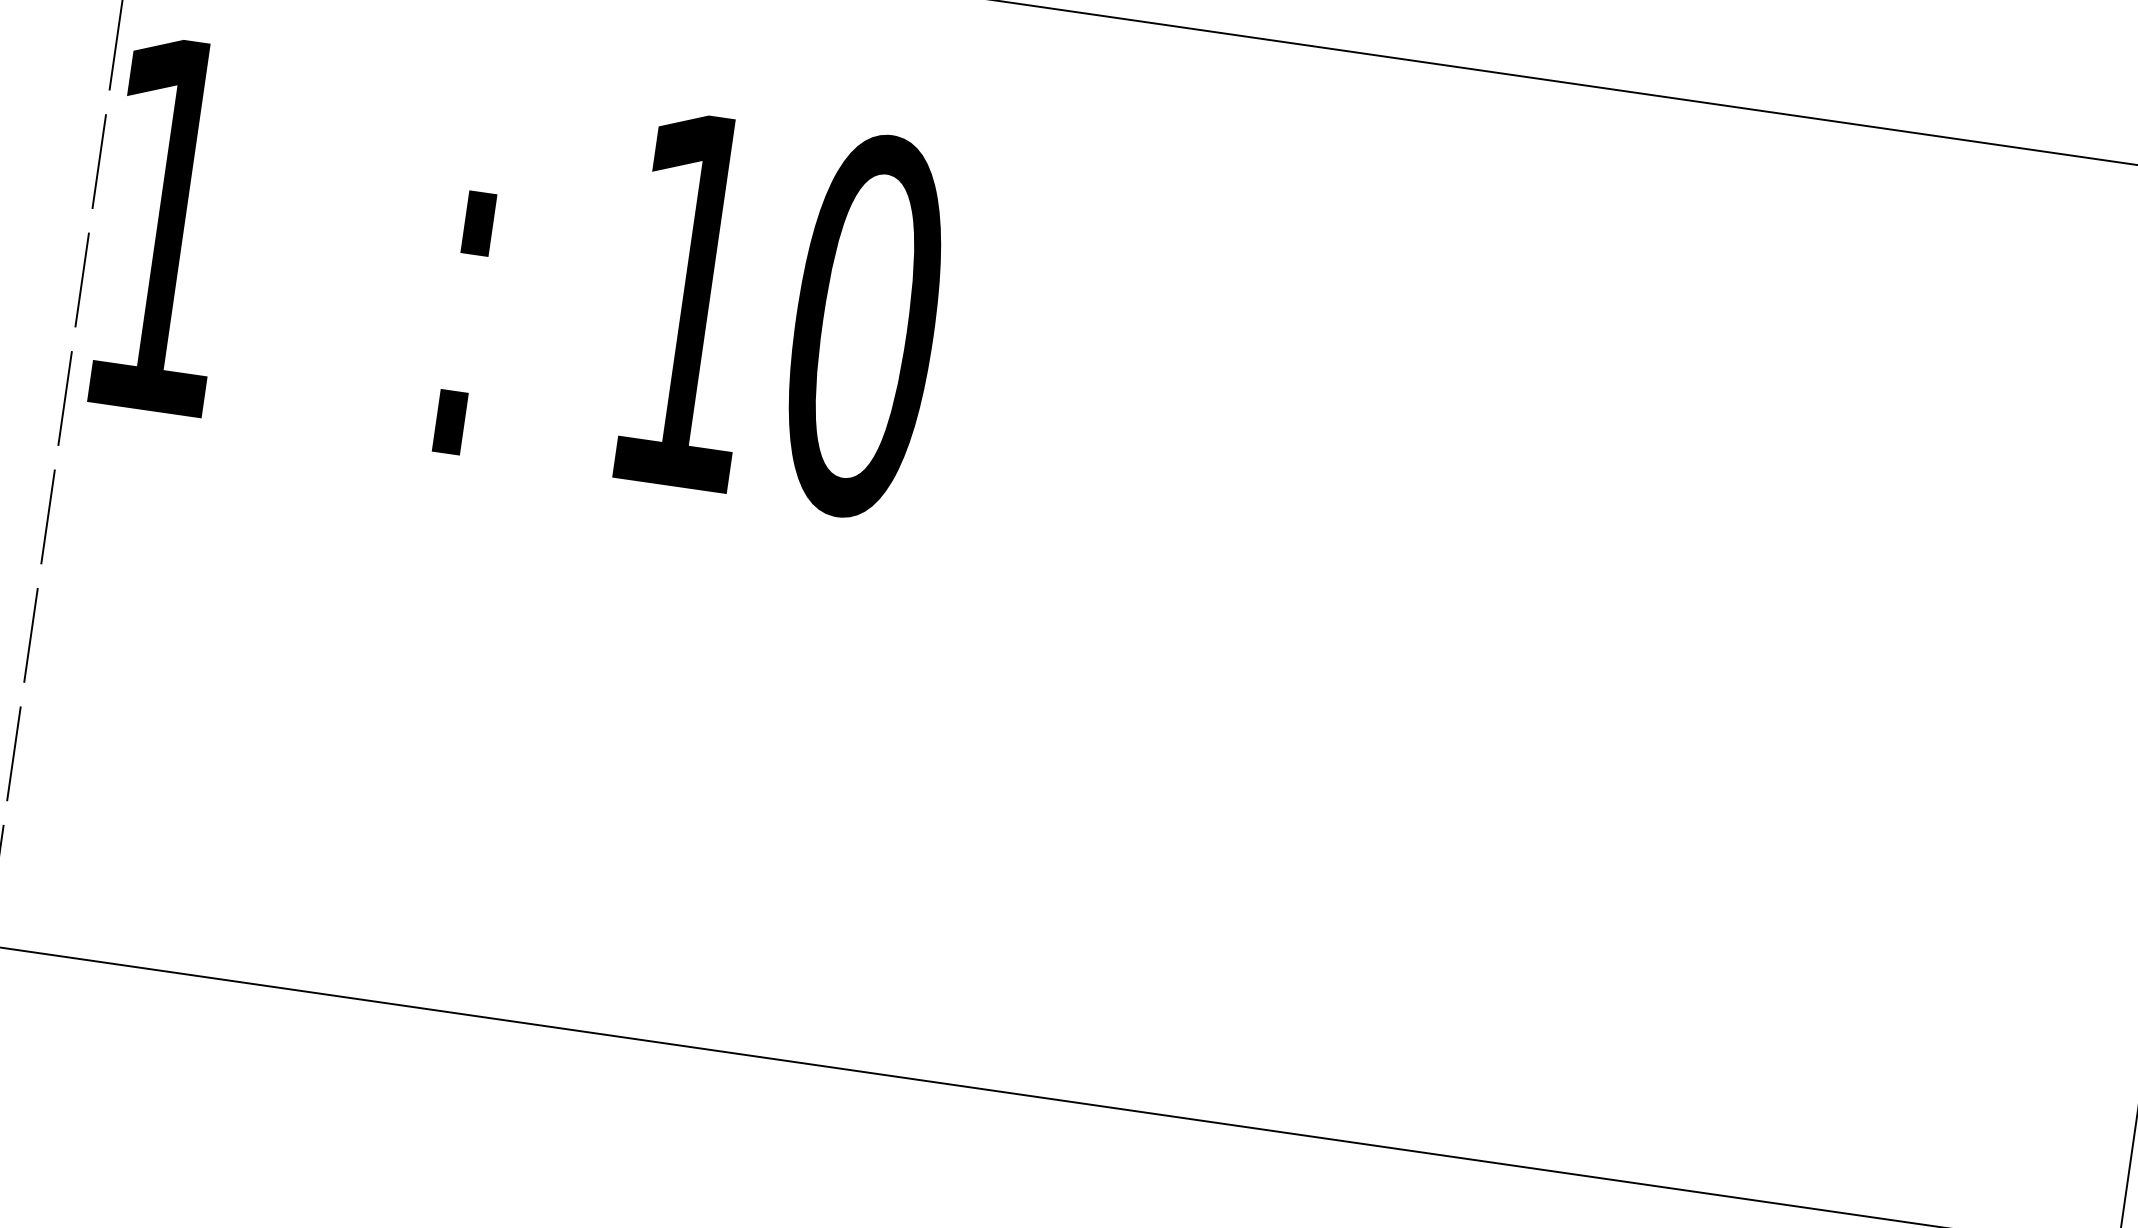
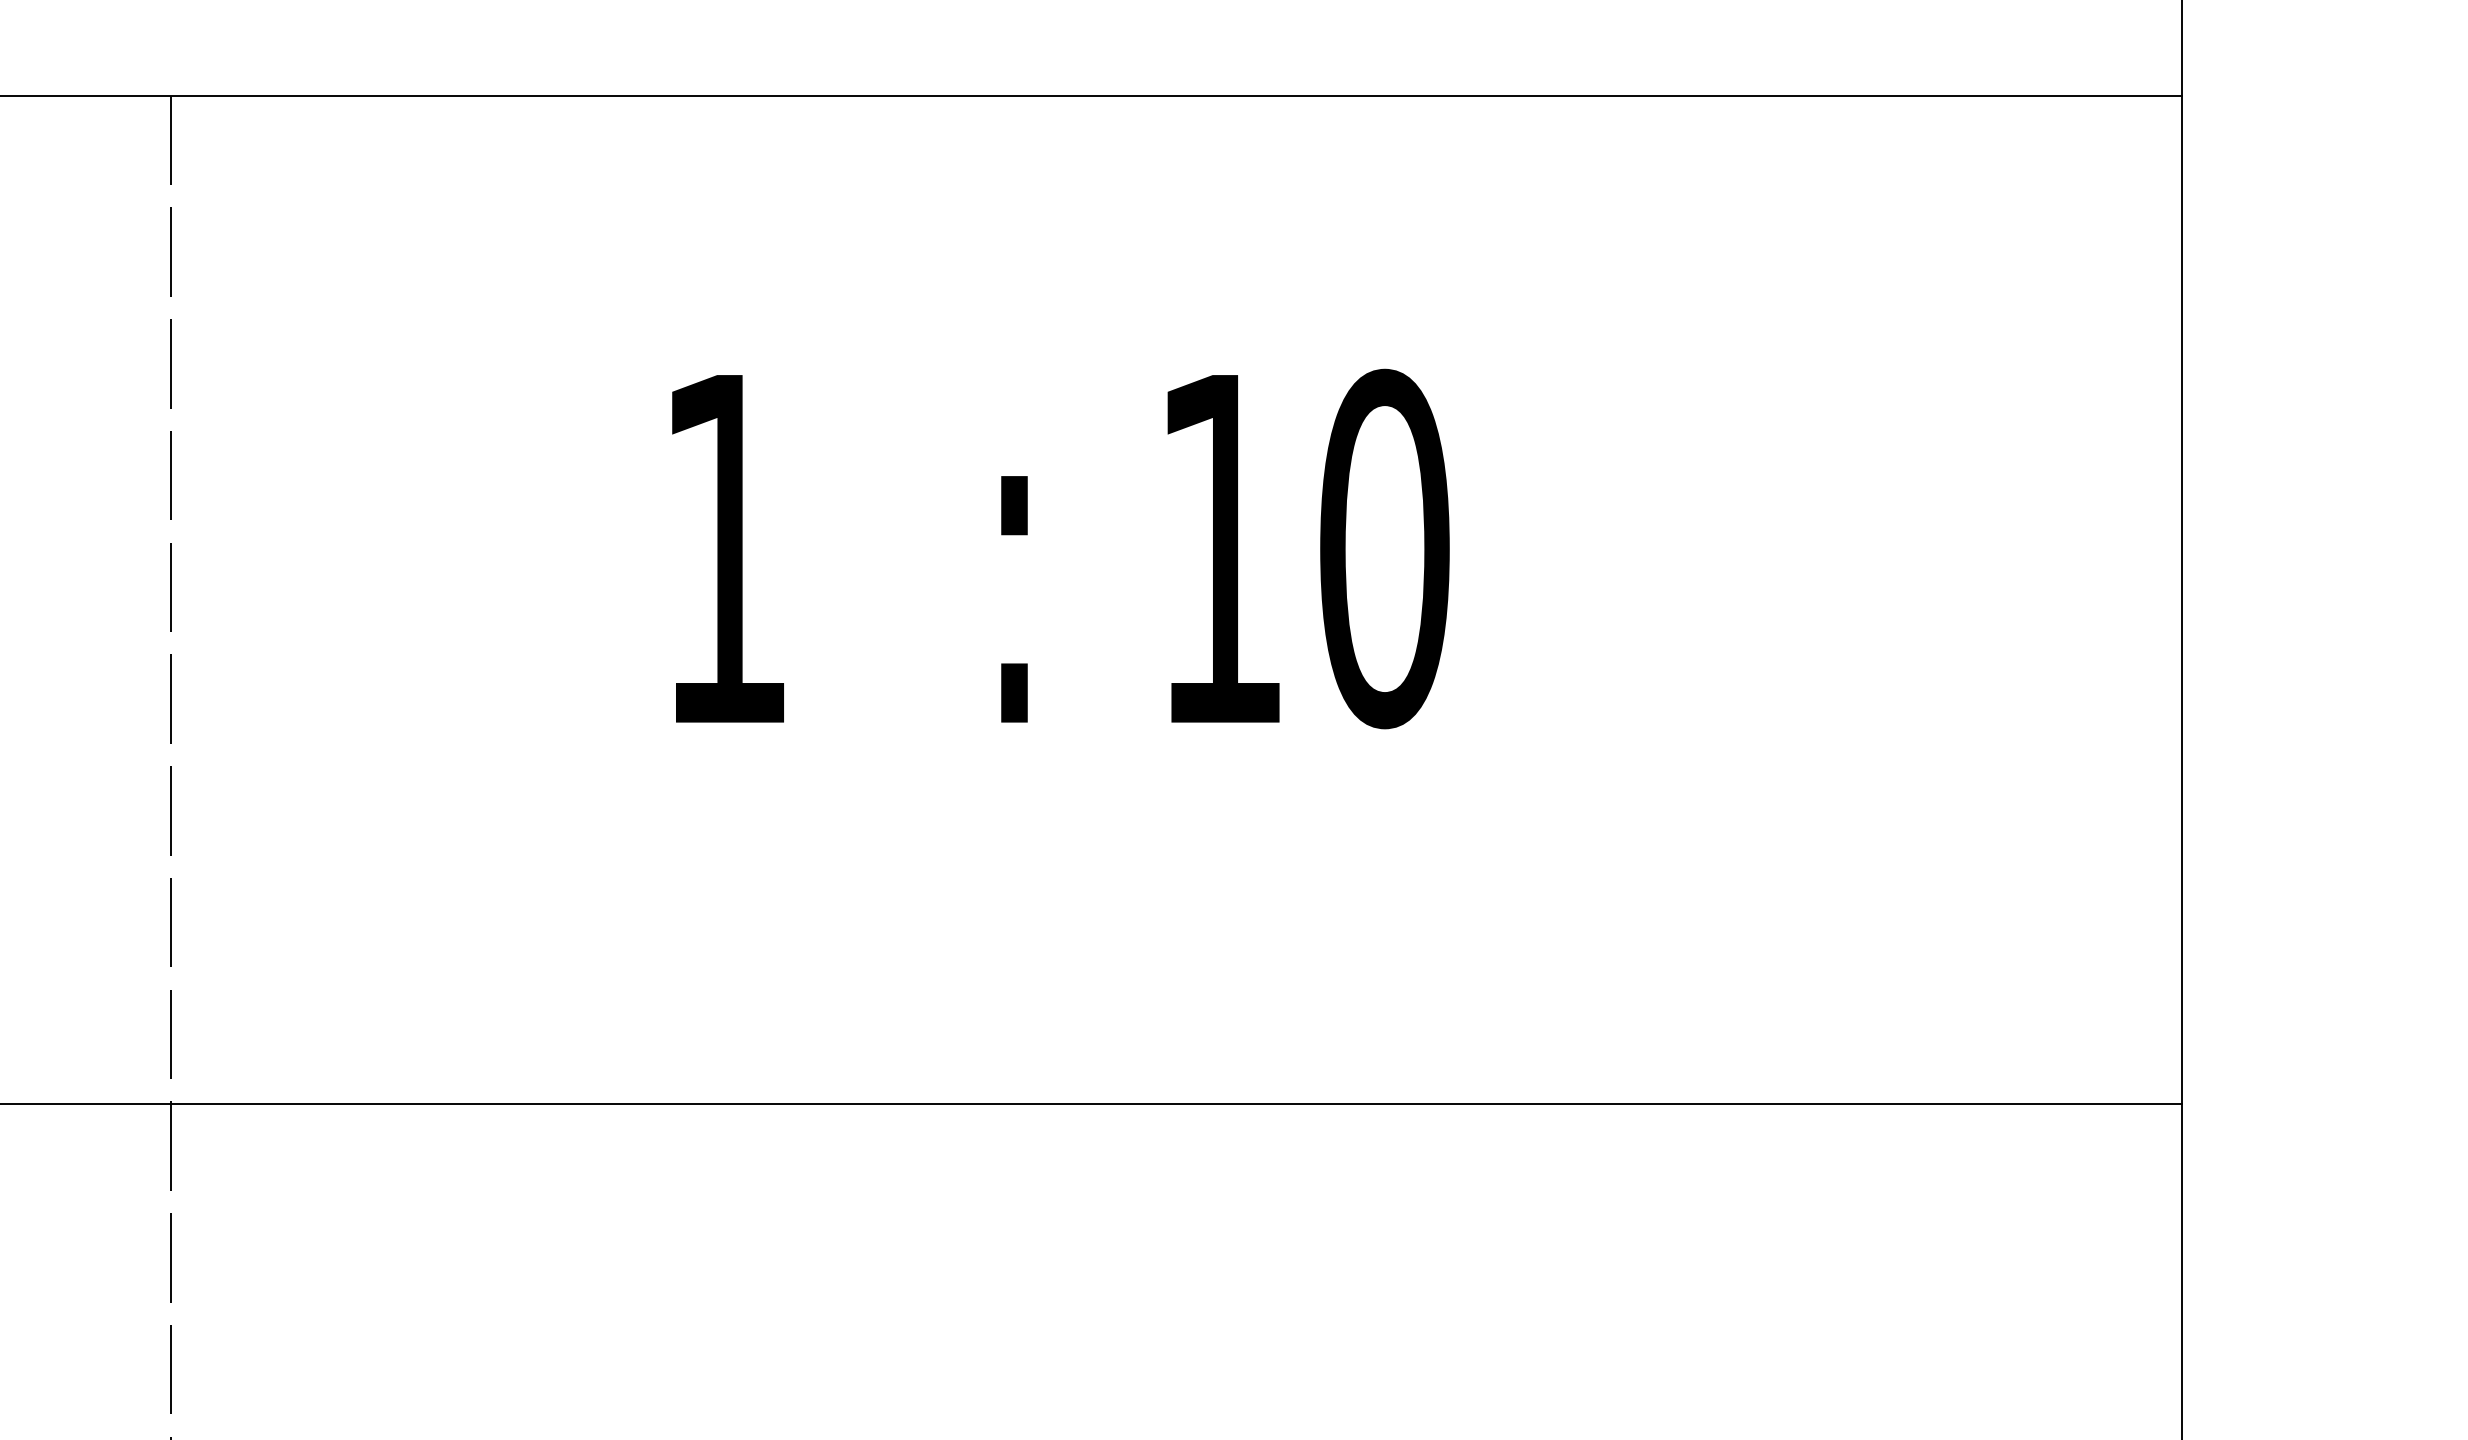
text: (521, 276) -> (1060, 548), moved

